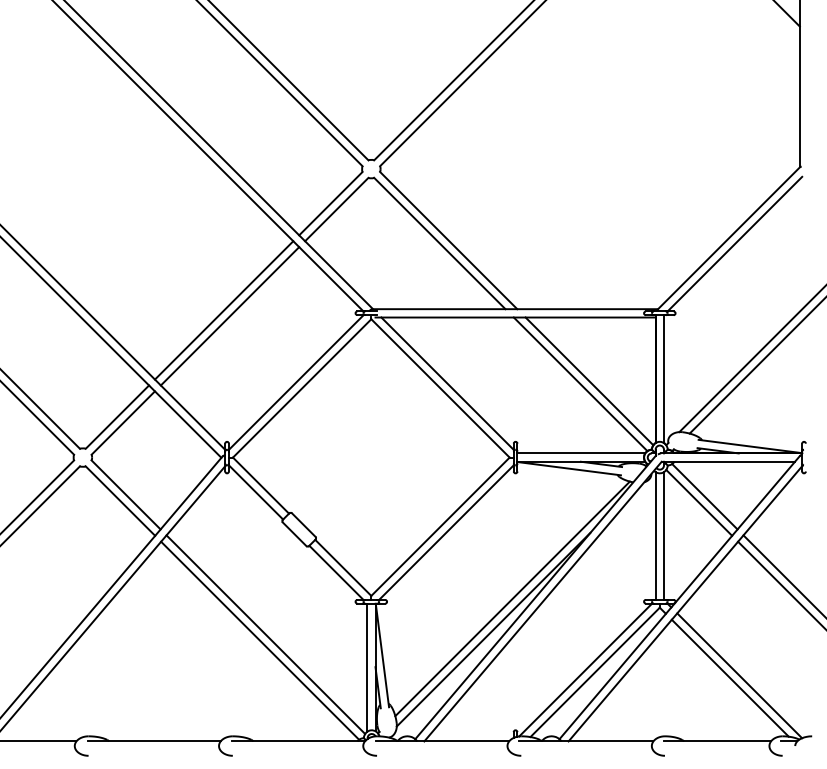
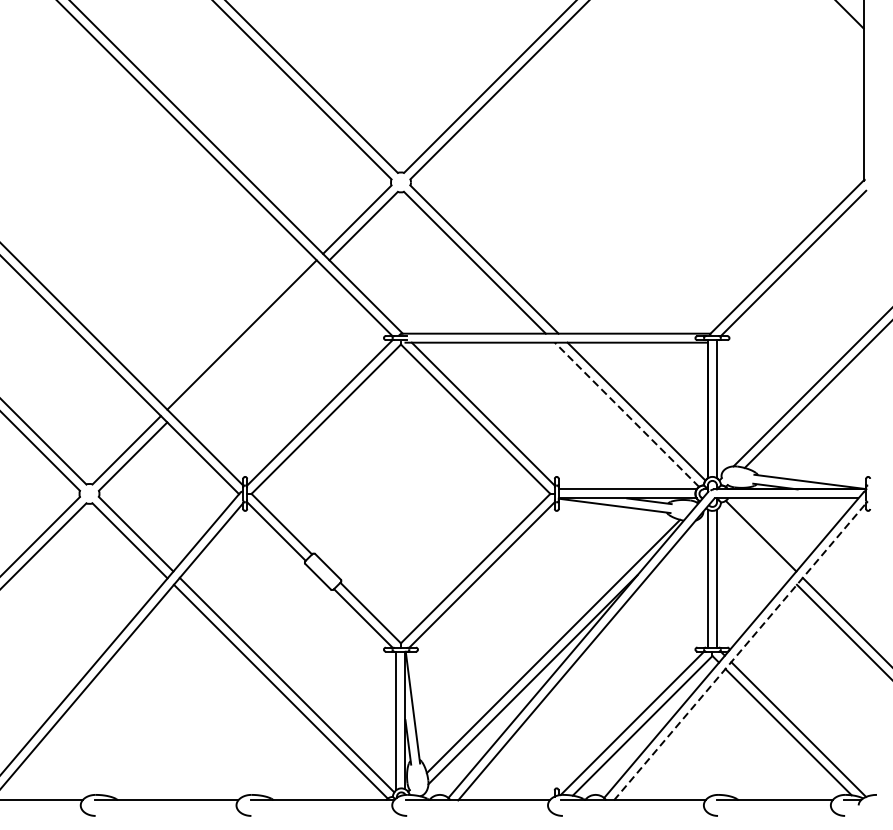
line: (229, 316) -> (247, 341), removed
line: (580, 383) -> (626, 413), solid -> dashed
line: (699, 502) -> (755, 542), removed
line: (685, 603) -> (740, 651), solid -> dashed

